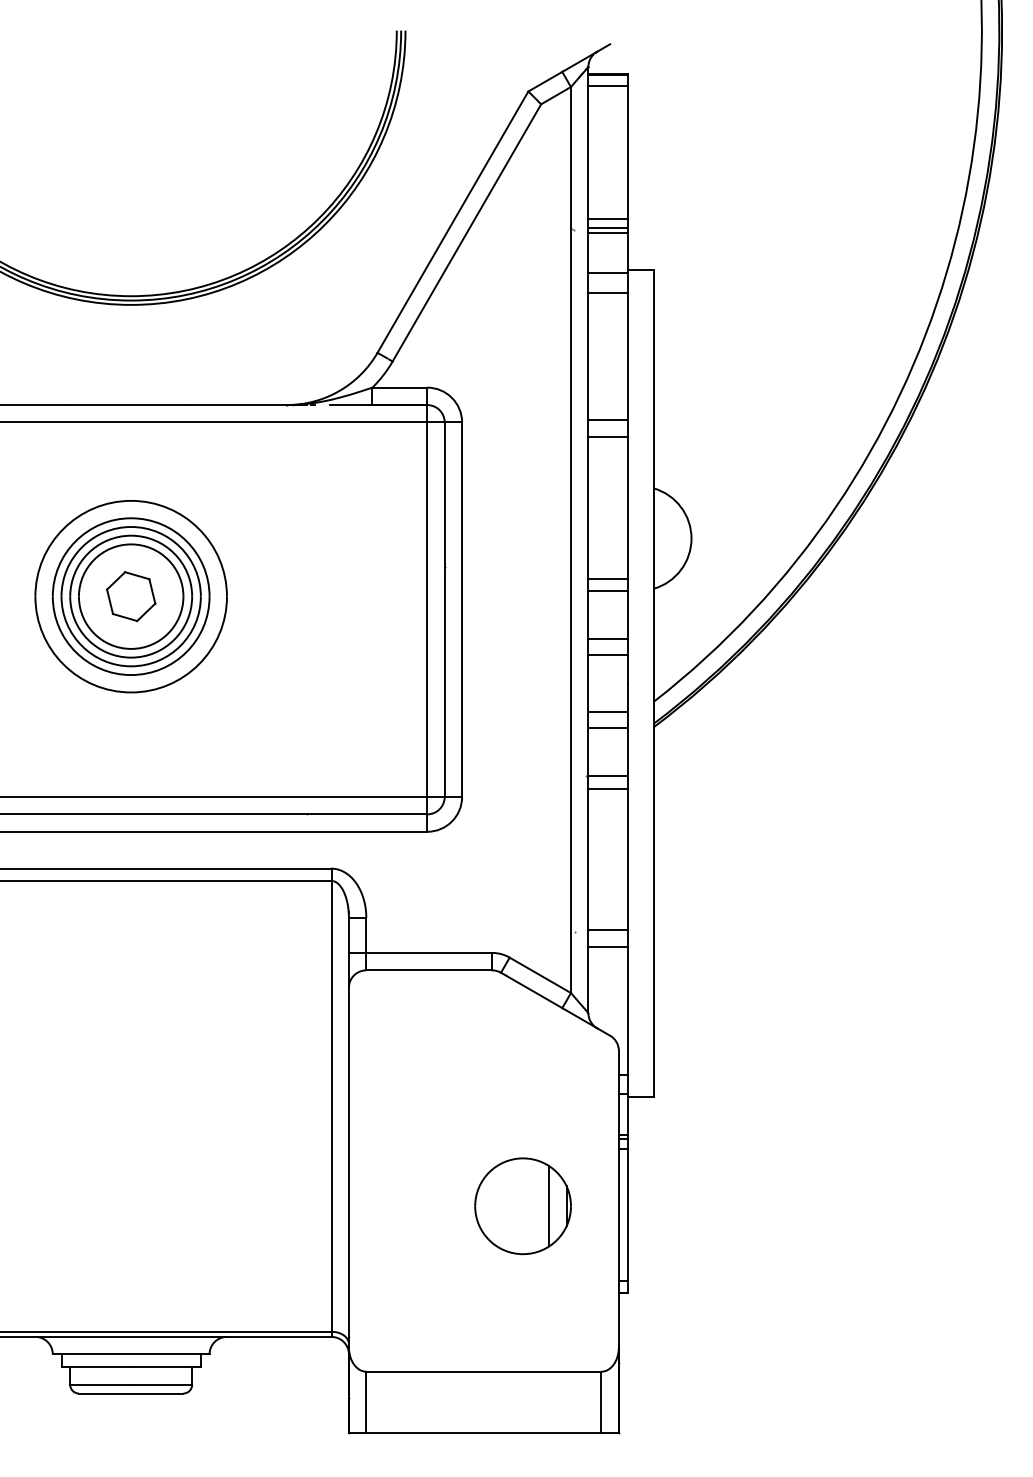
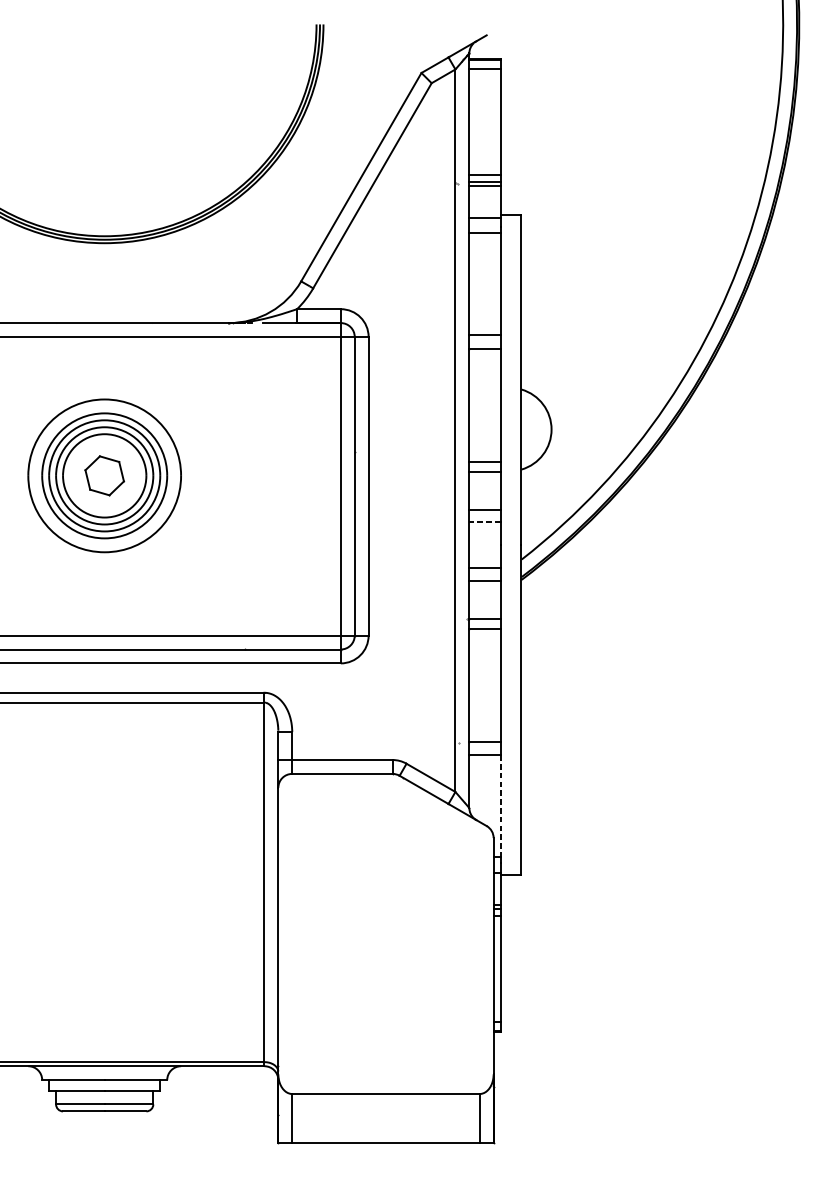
line: (608, 655) -> (485, 522), solid -> dashed
line: (627, 1010) -> (500, 805), solid -> dashed
part: (522, 1206) -> (416, 962), removed

